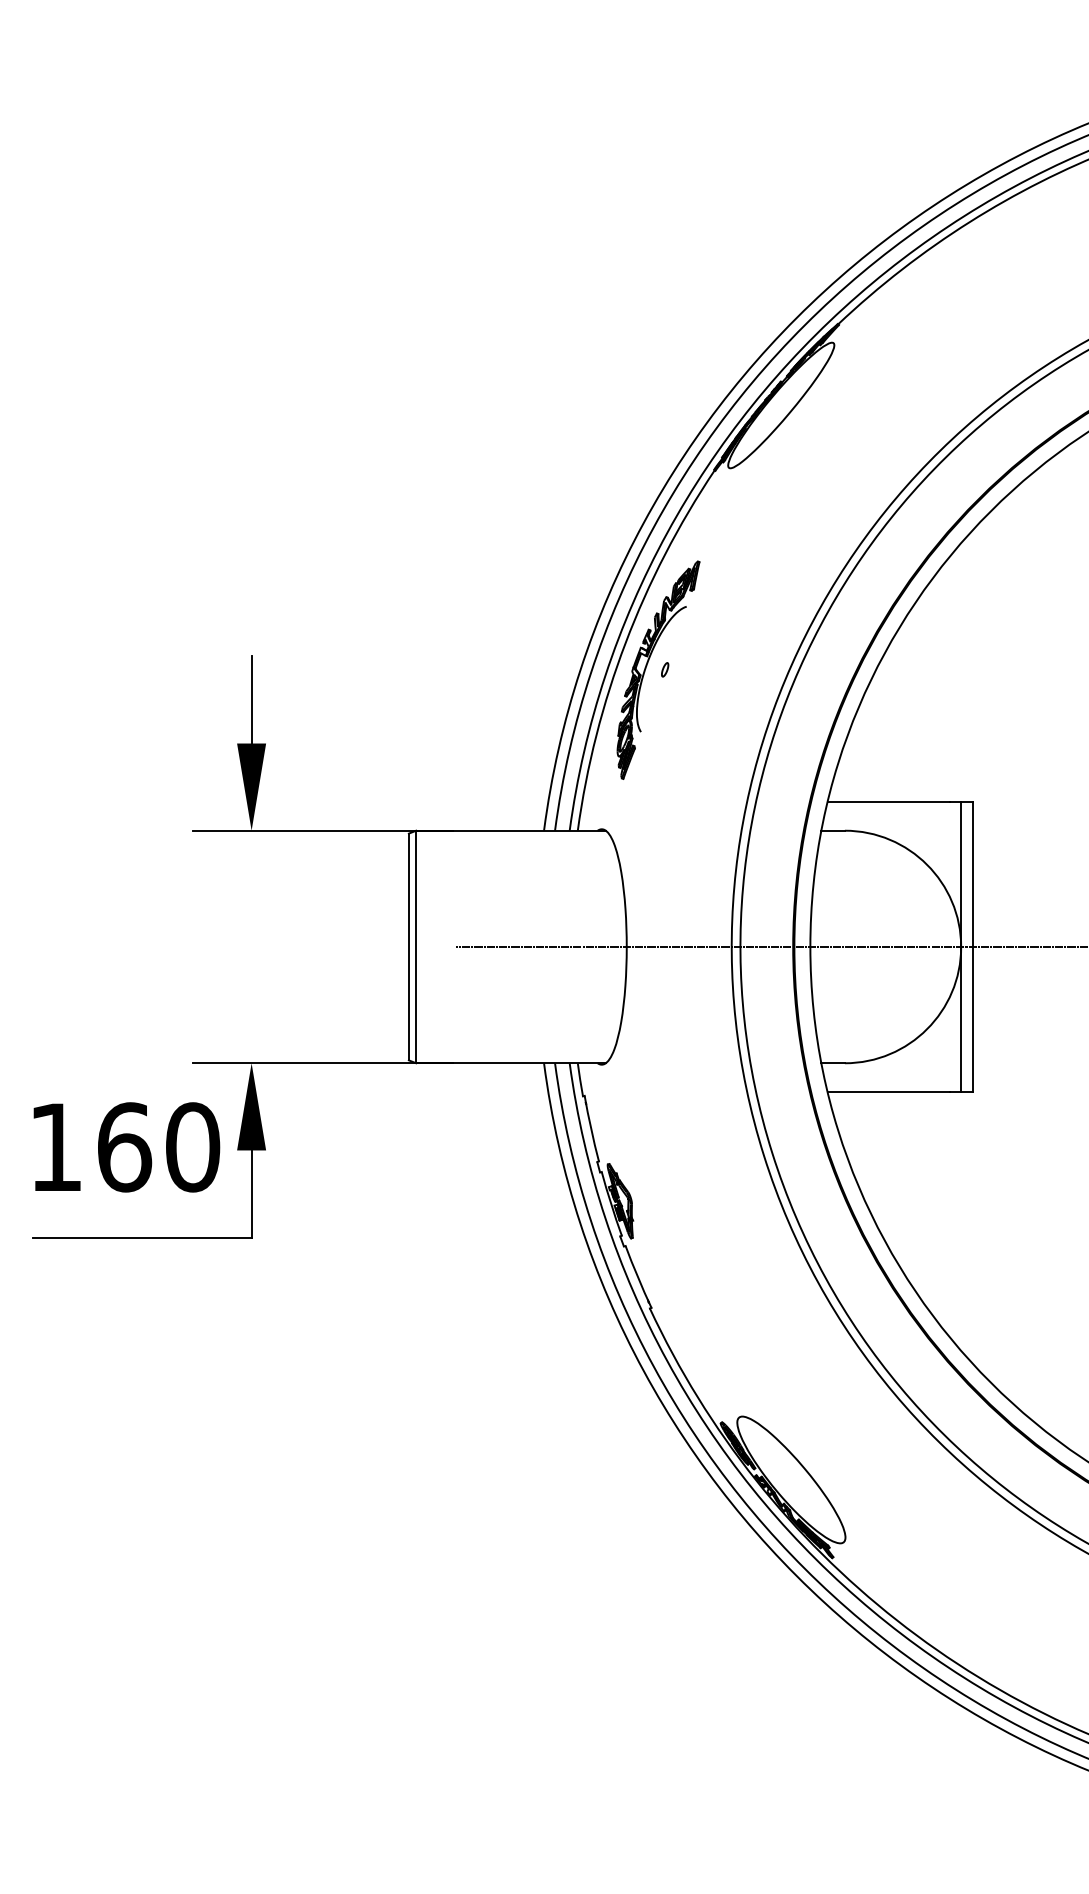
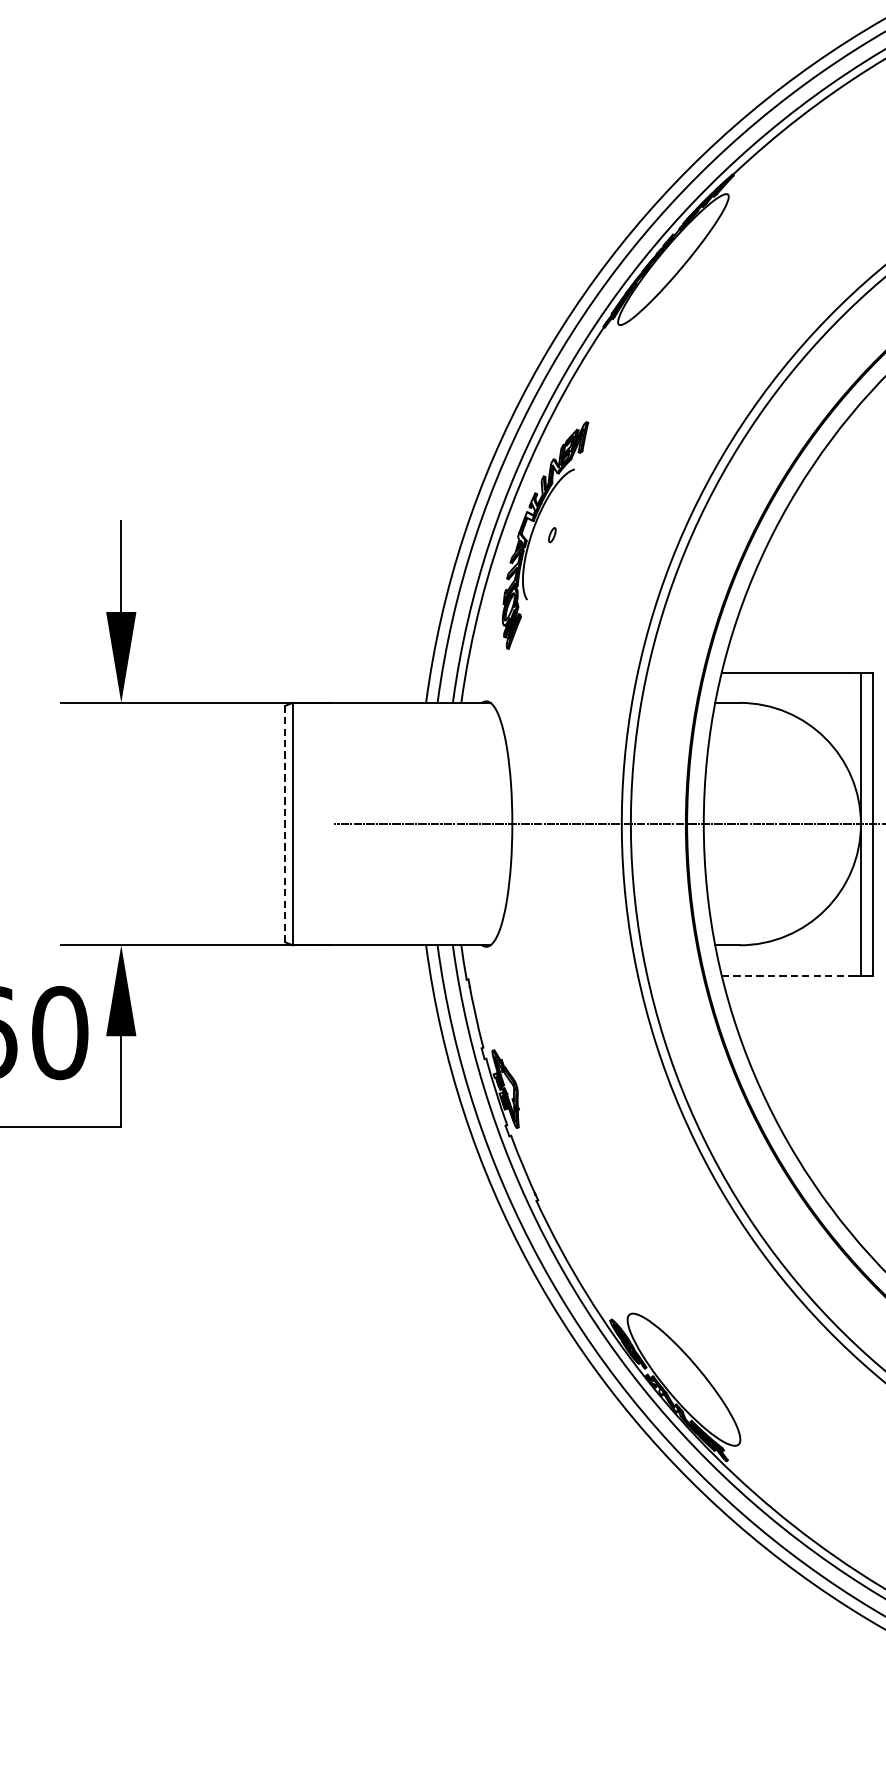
line: (408, 946) -> (284, 823), solid -> dashed
line: (888, 1092) -> (785, 975), solid -> dashed

